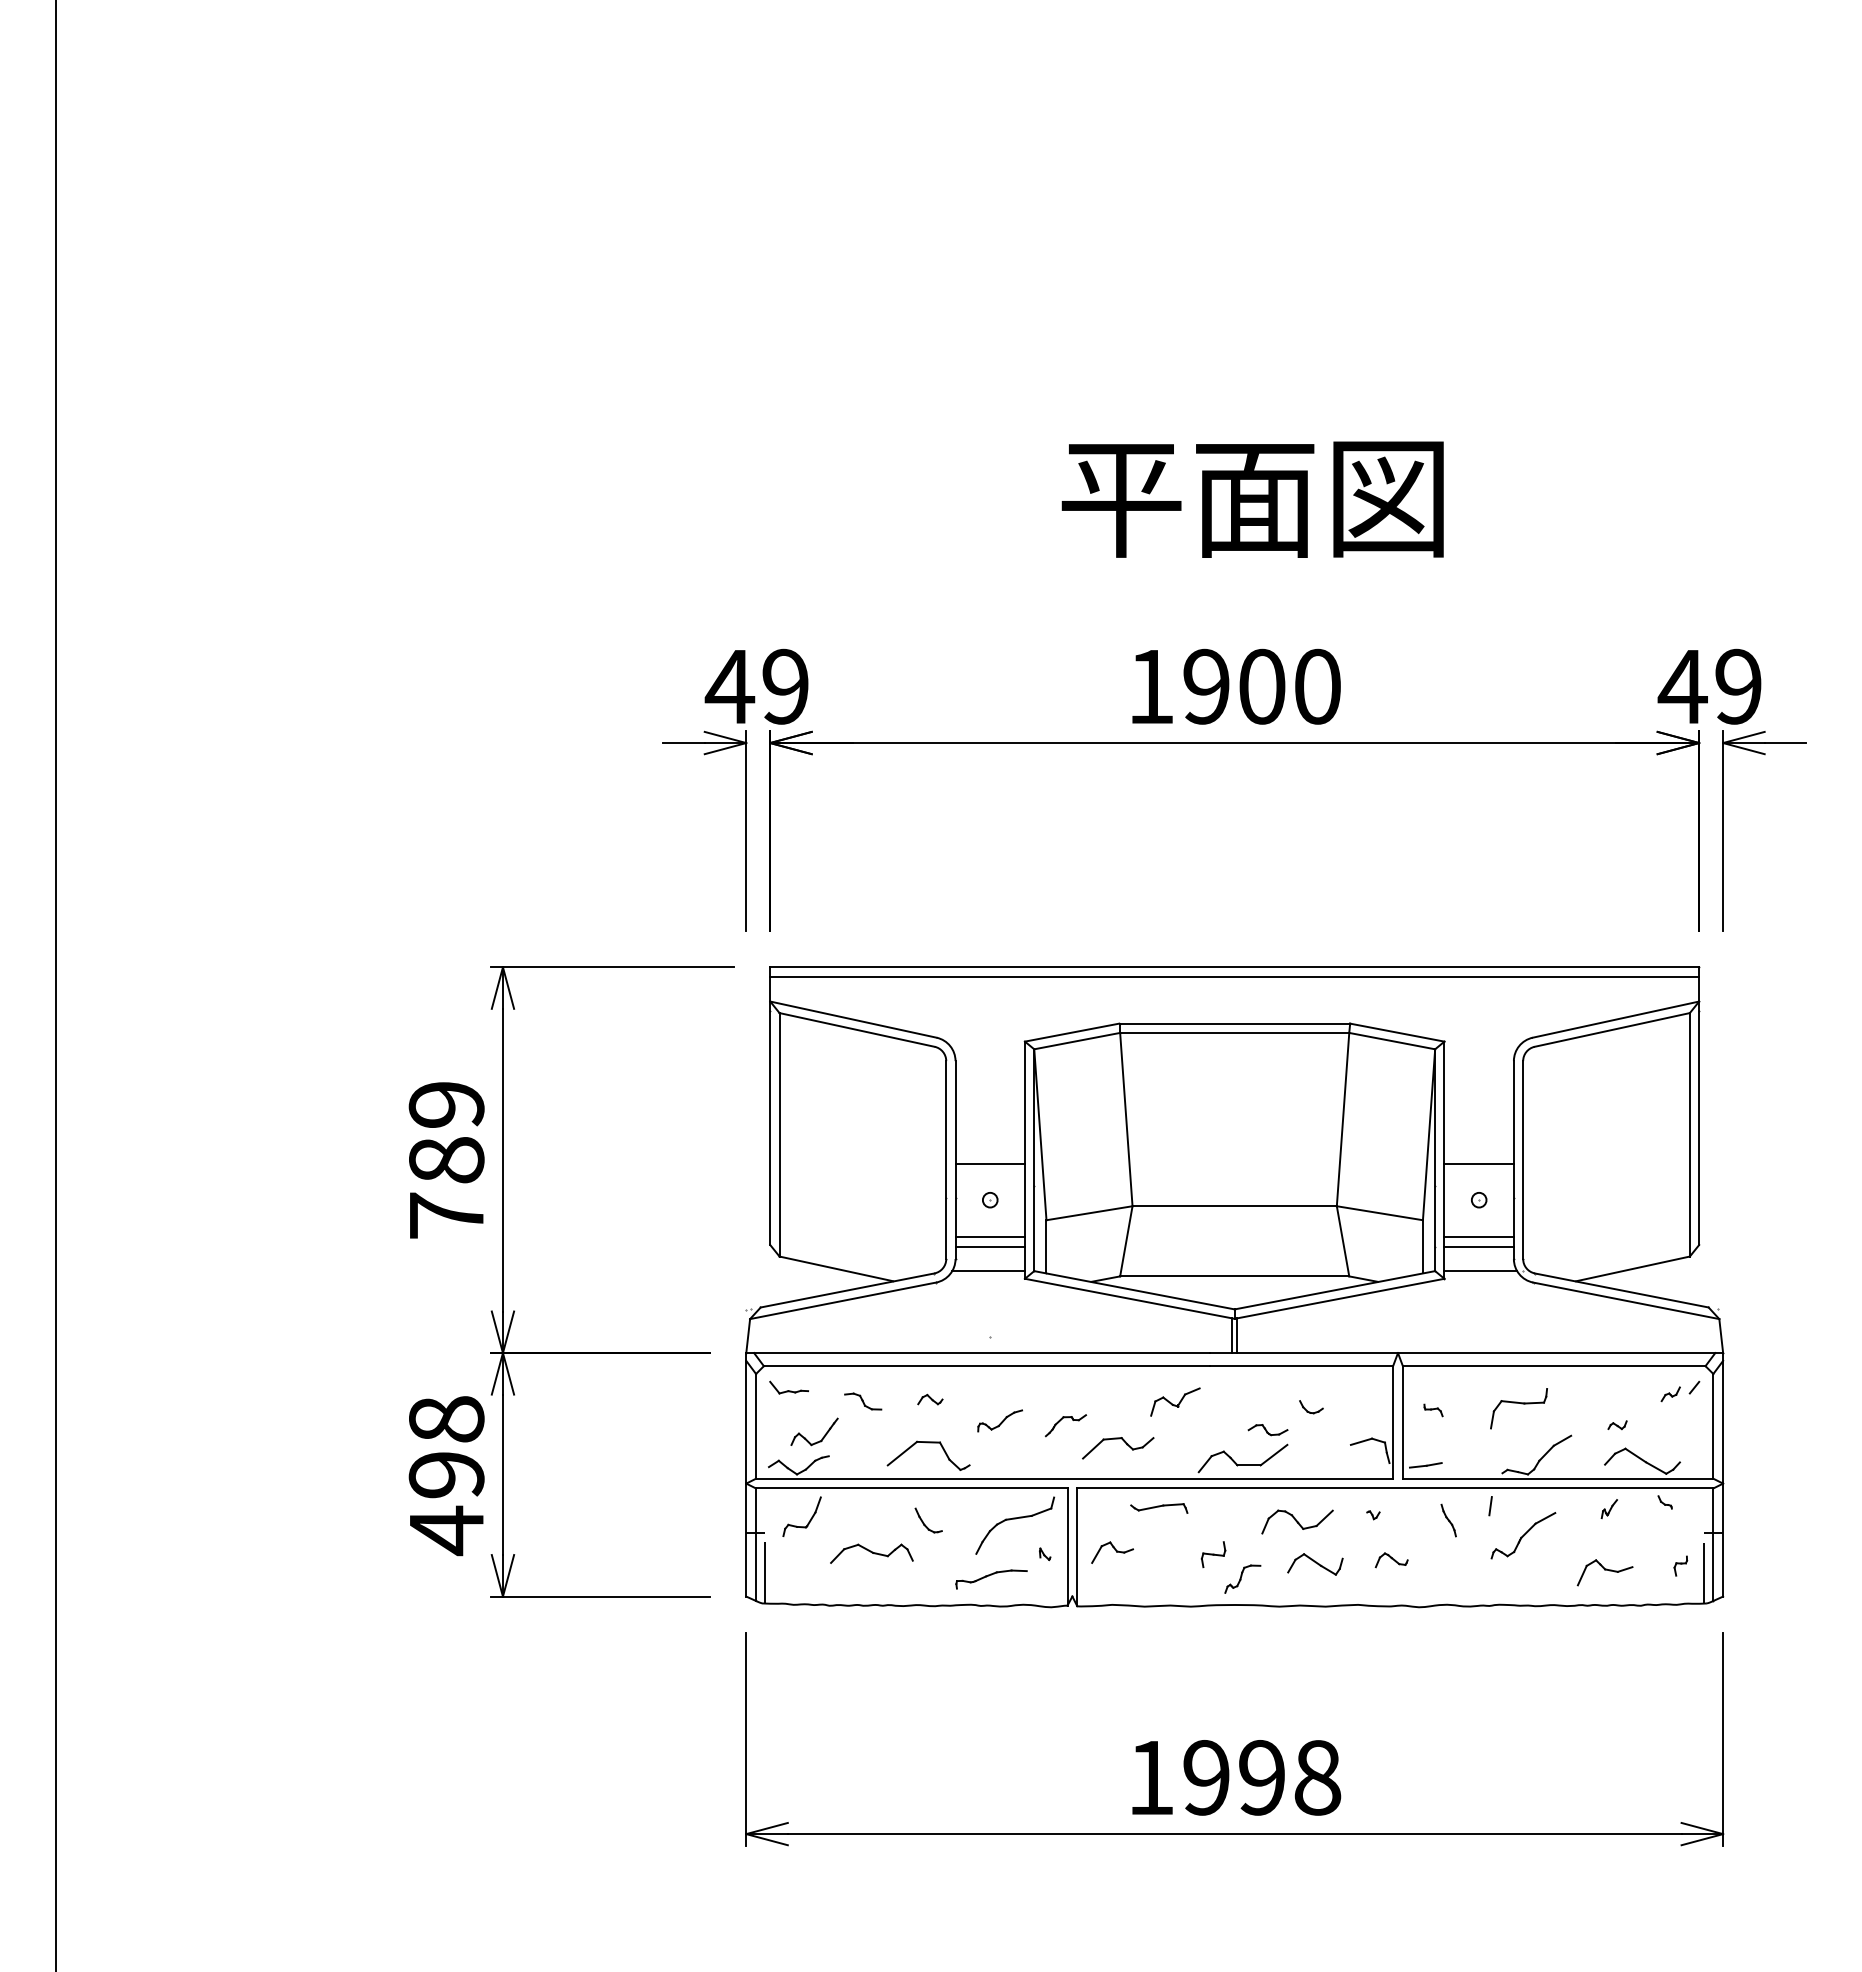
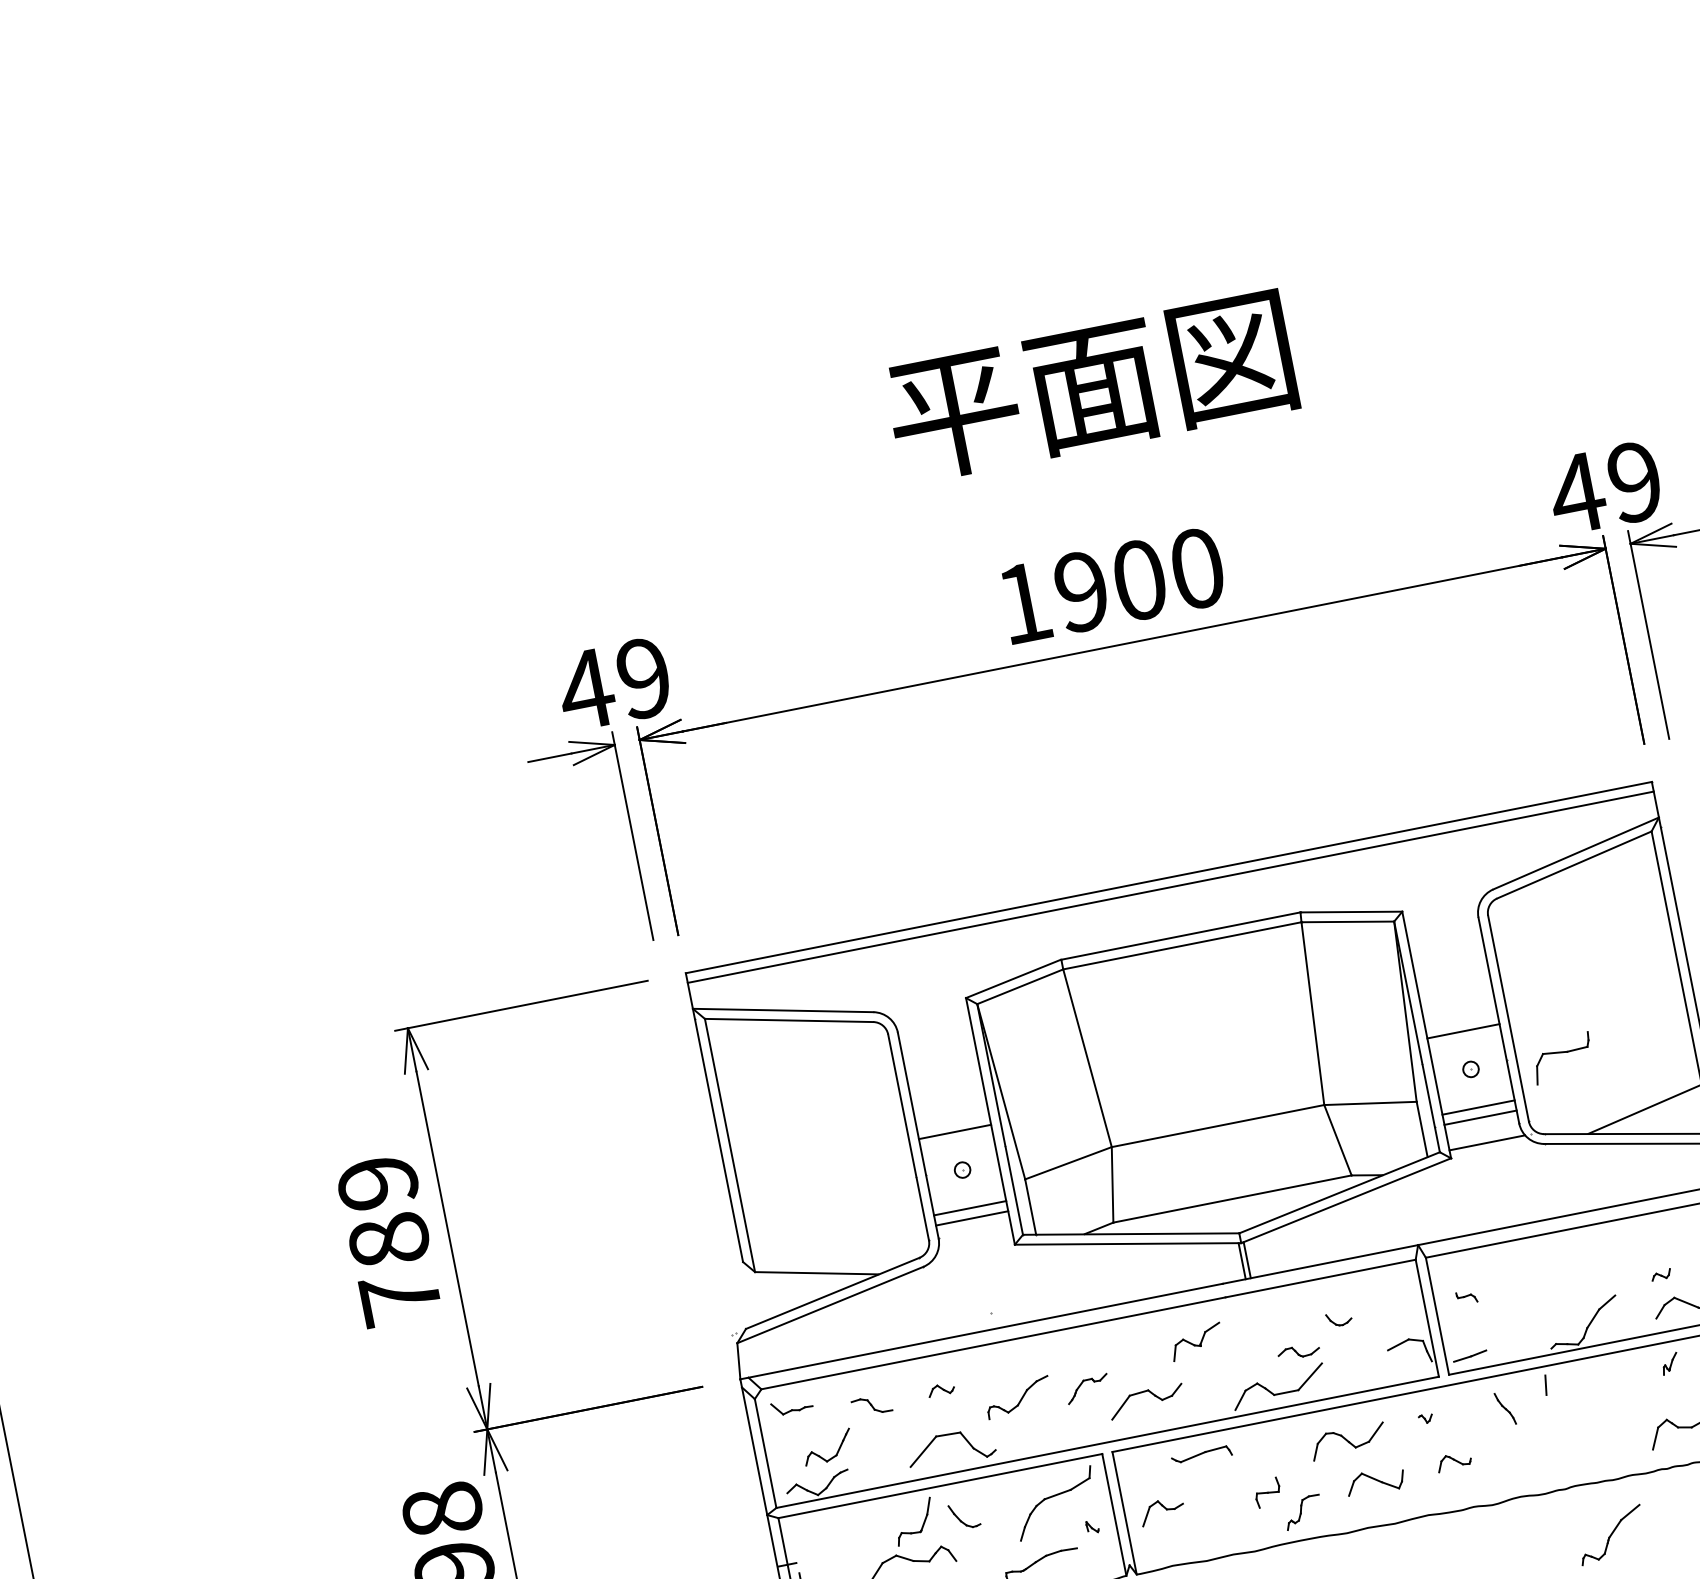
line: (988, 1271) -> (975, 1244), removed
part: (1518, 1408) -> (1562, 1058), moved
part: (999, 1420) -> (1017, 1397), size x1.4
part: (808, 1521) -> (921, 1525), moved
part: (1523, 1535) -> (1611, 1534), moved

